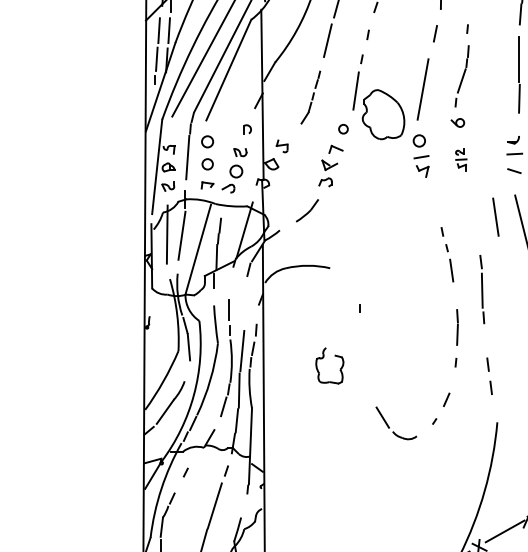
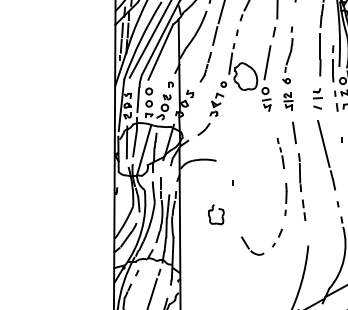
part: (461, 159) -> (288, 101), size x1.43
line: (495, 216) -> (294, 132), moved
line: (488, 373) -> (303, 208), moved

